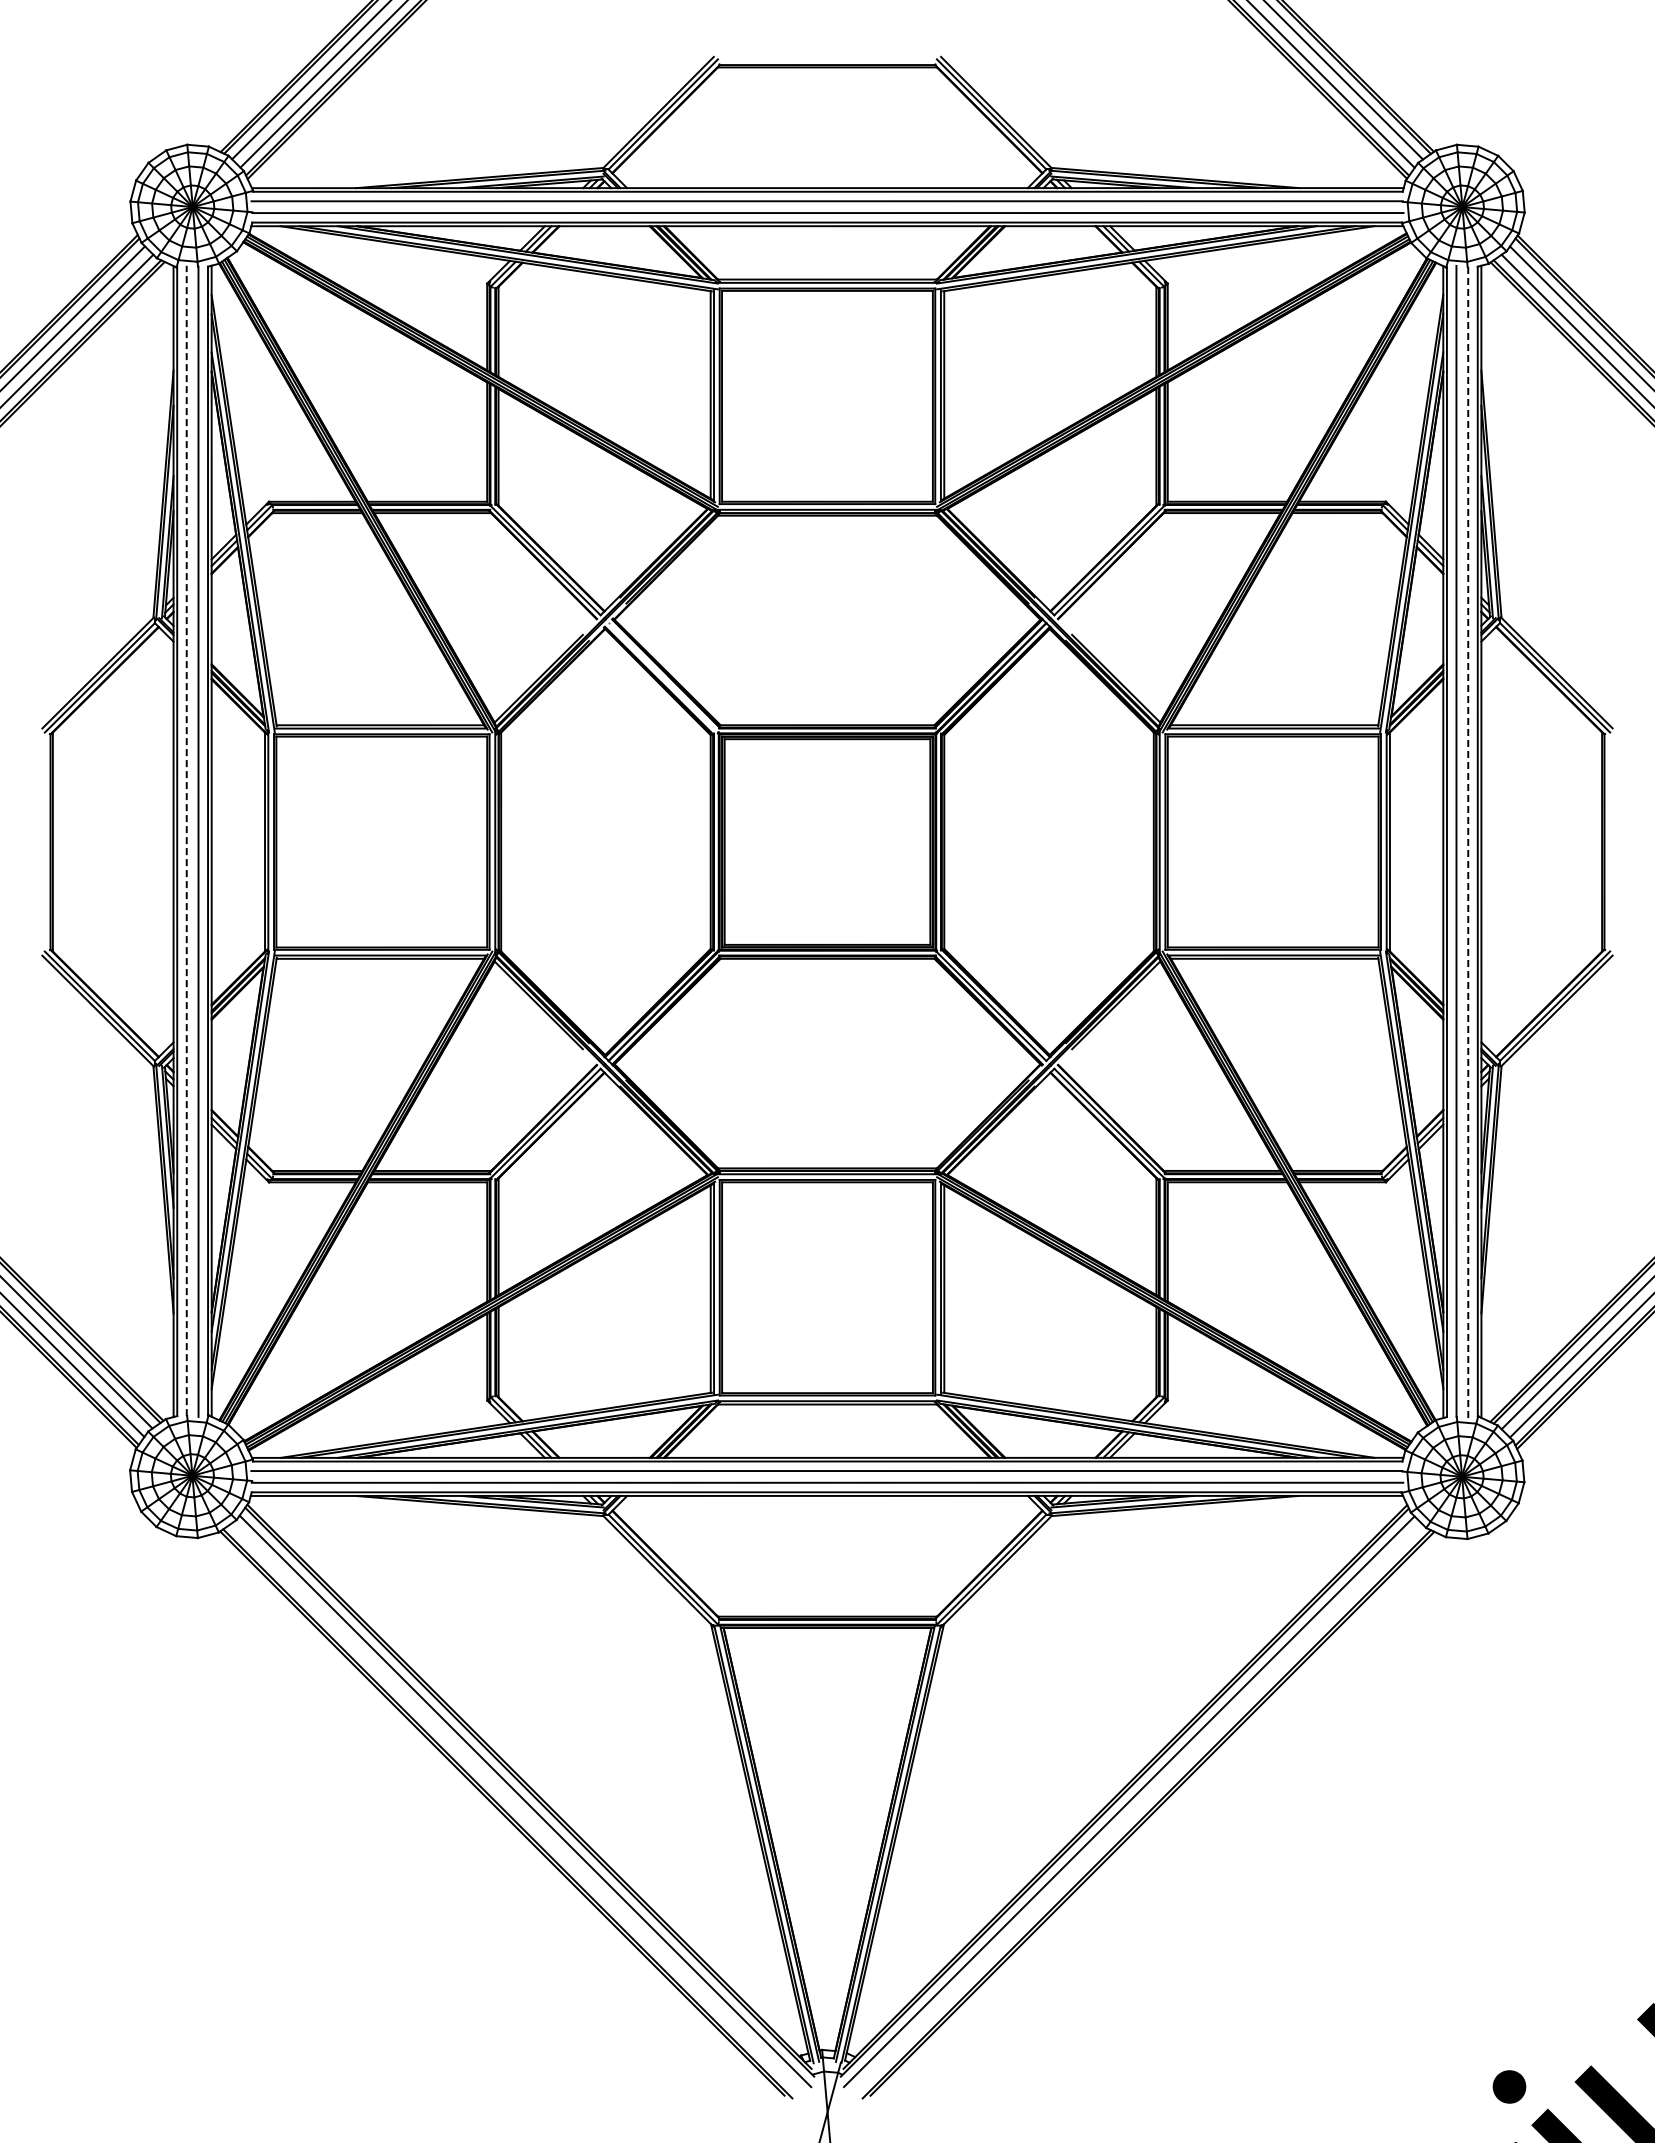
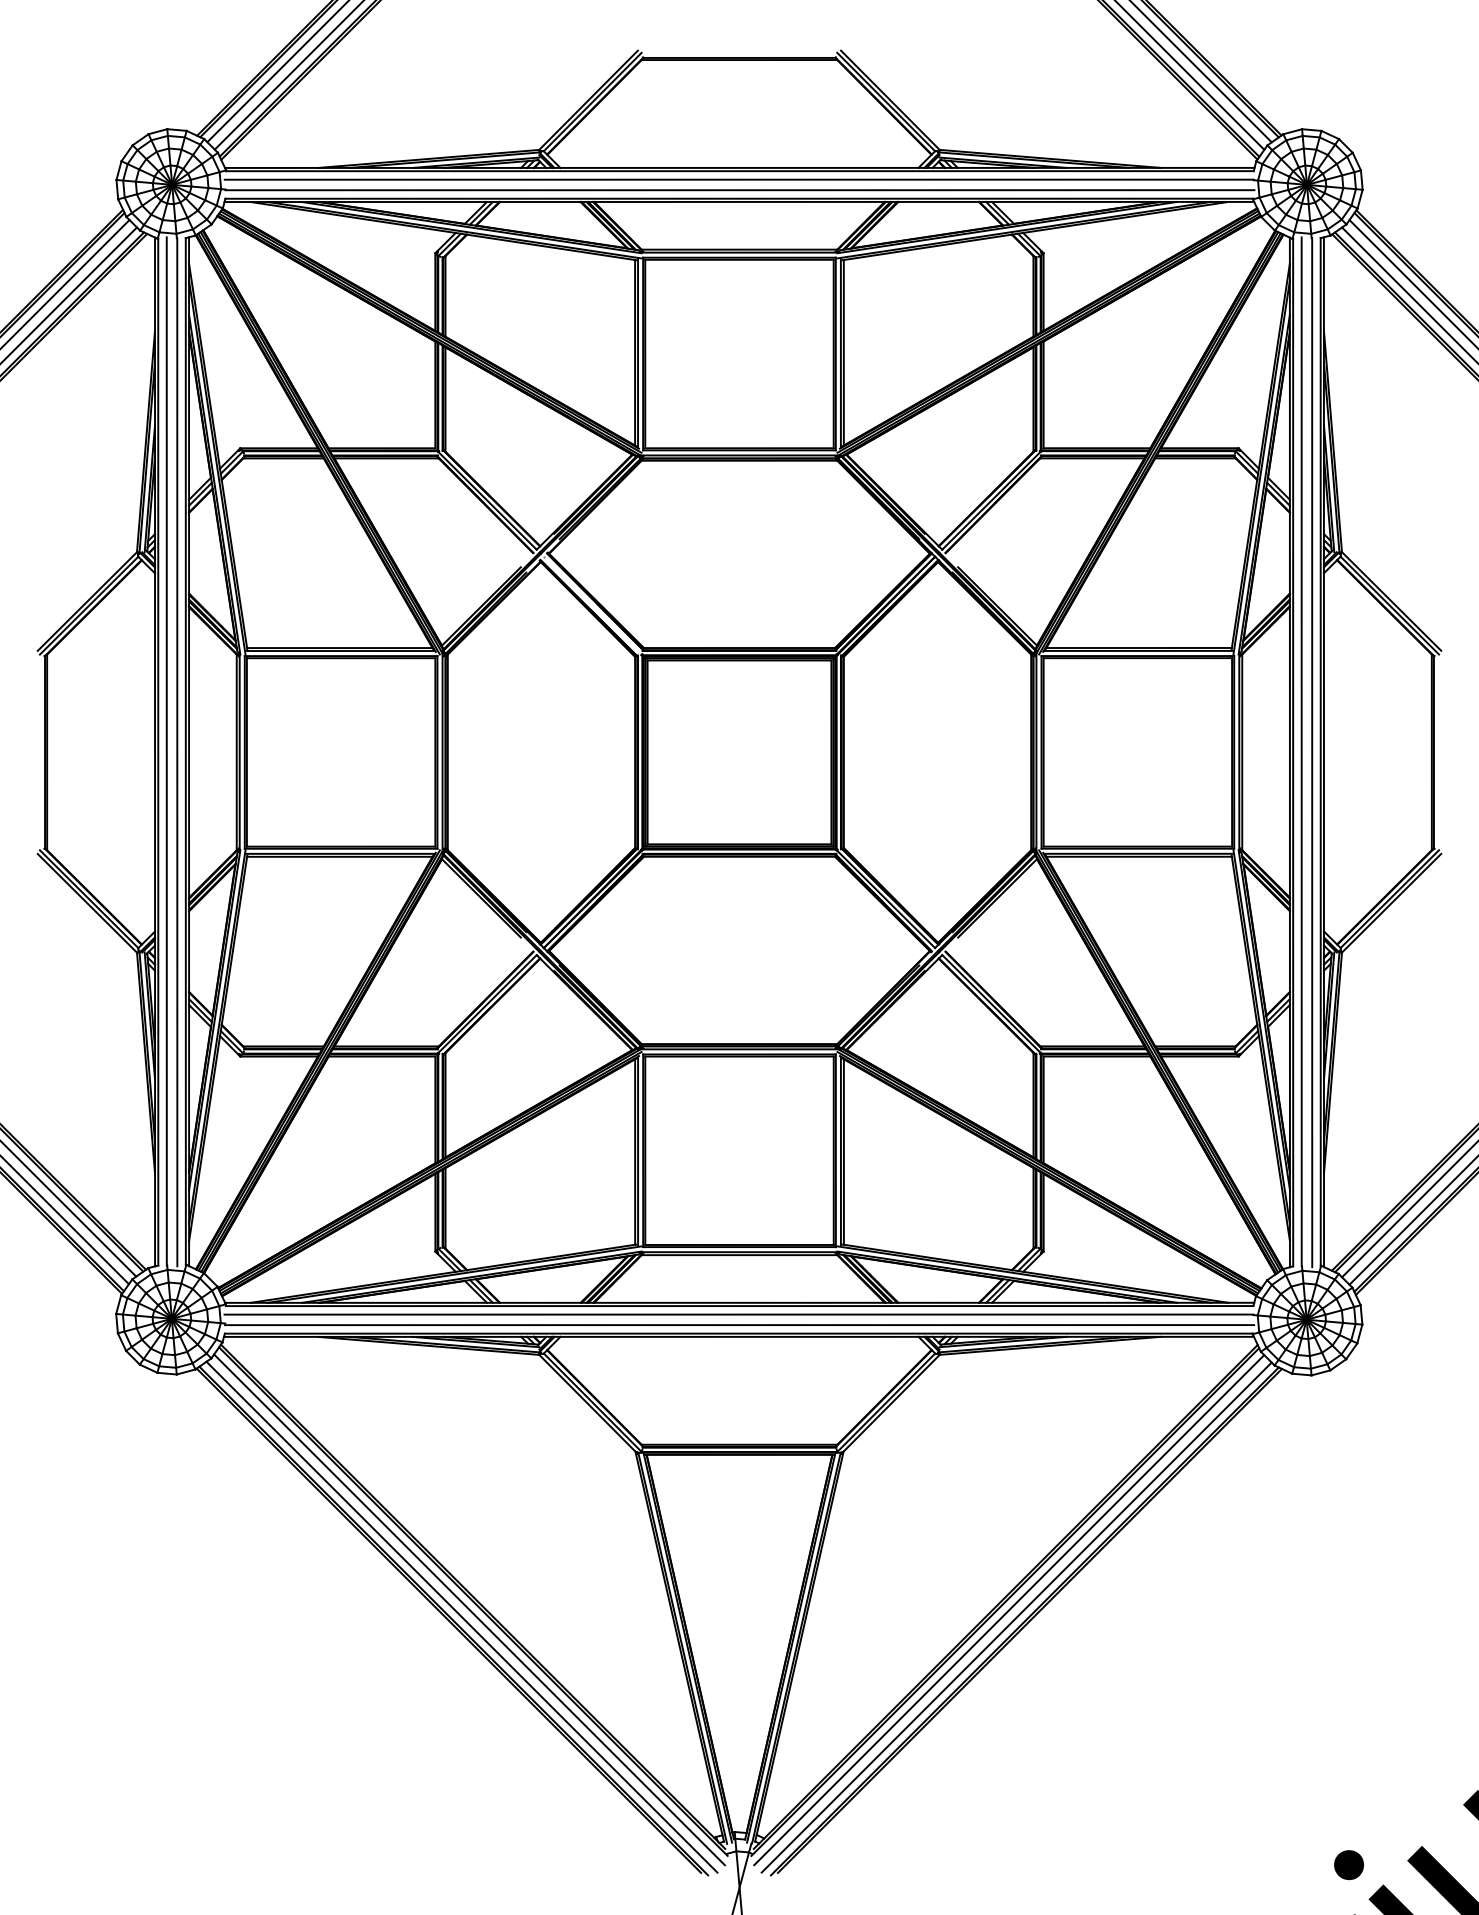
line: (186, 840) -> (166, 751), dashed -> solid
line: (1468, 842) -> (1312, 752), dashed -> solid
line: (516, 1809) -> (461, 1617), added
line: (1137, 1809) -> (1016, 1617), added

